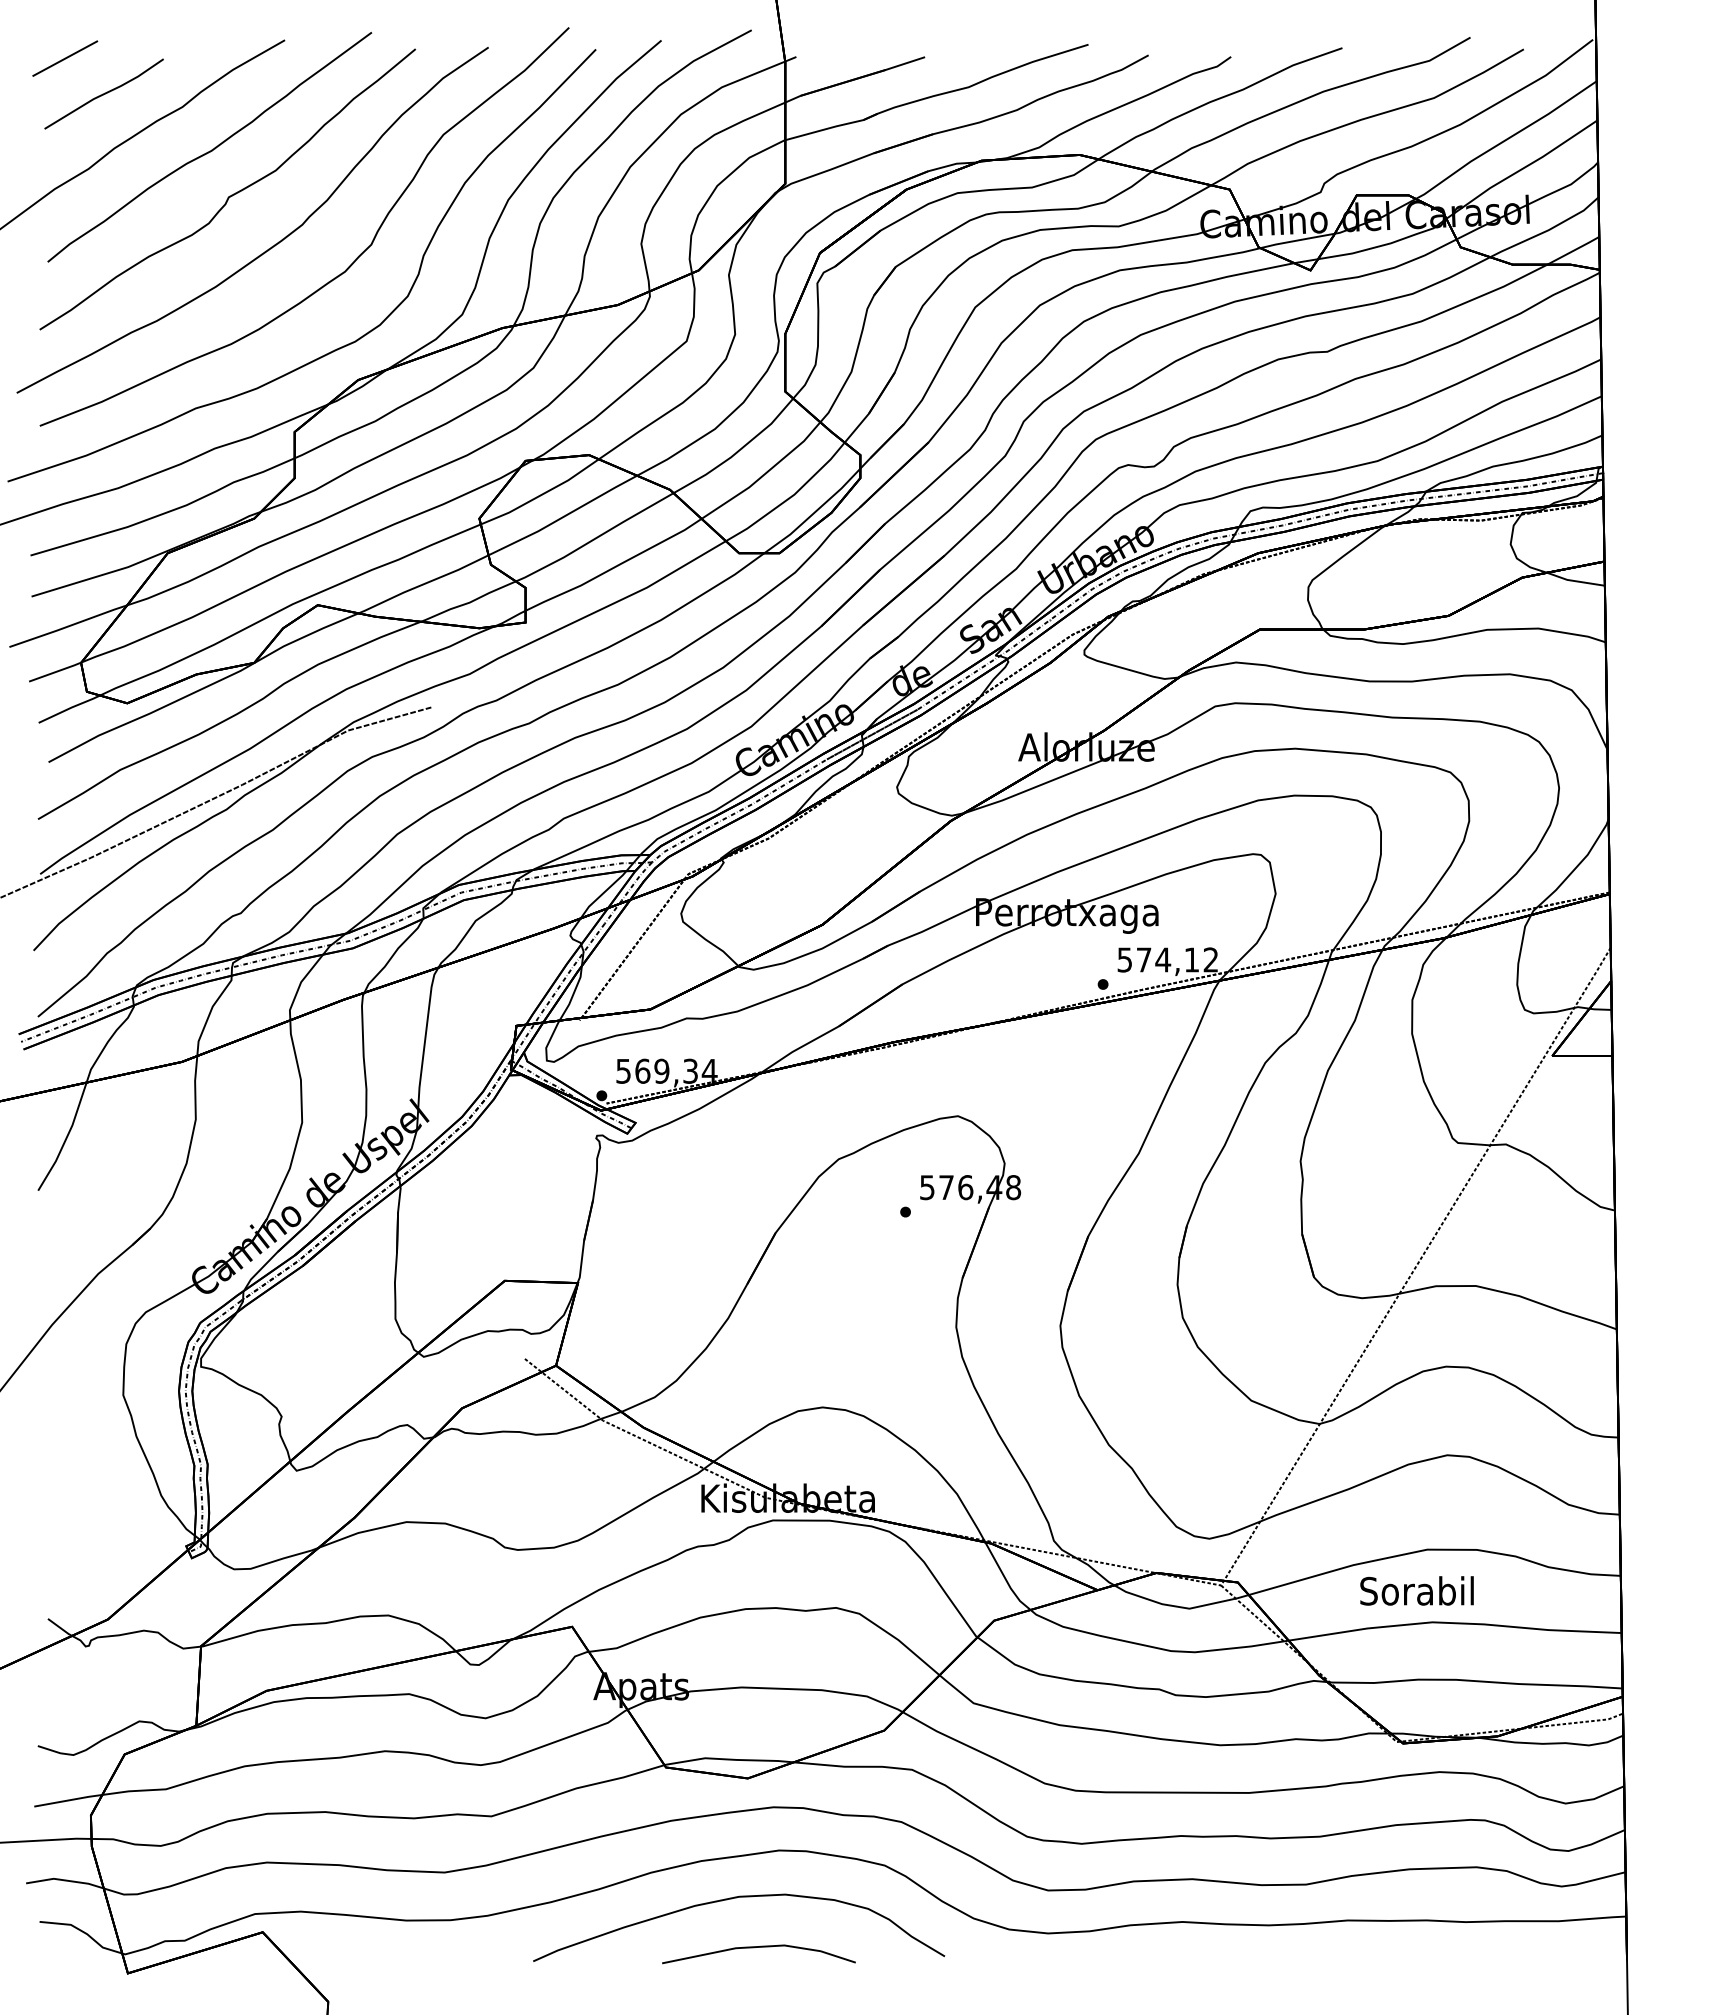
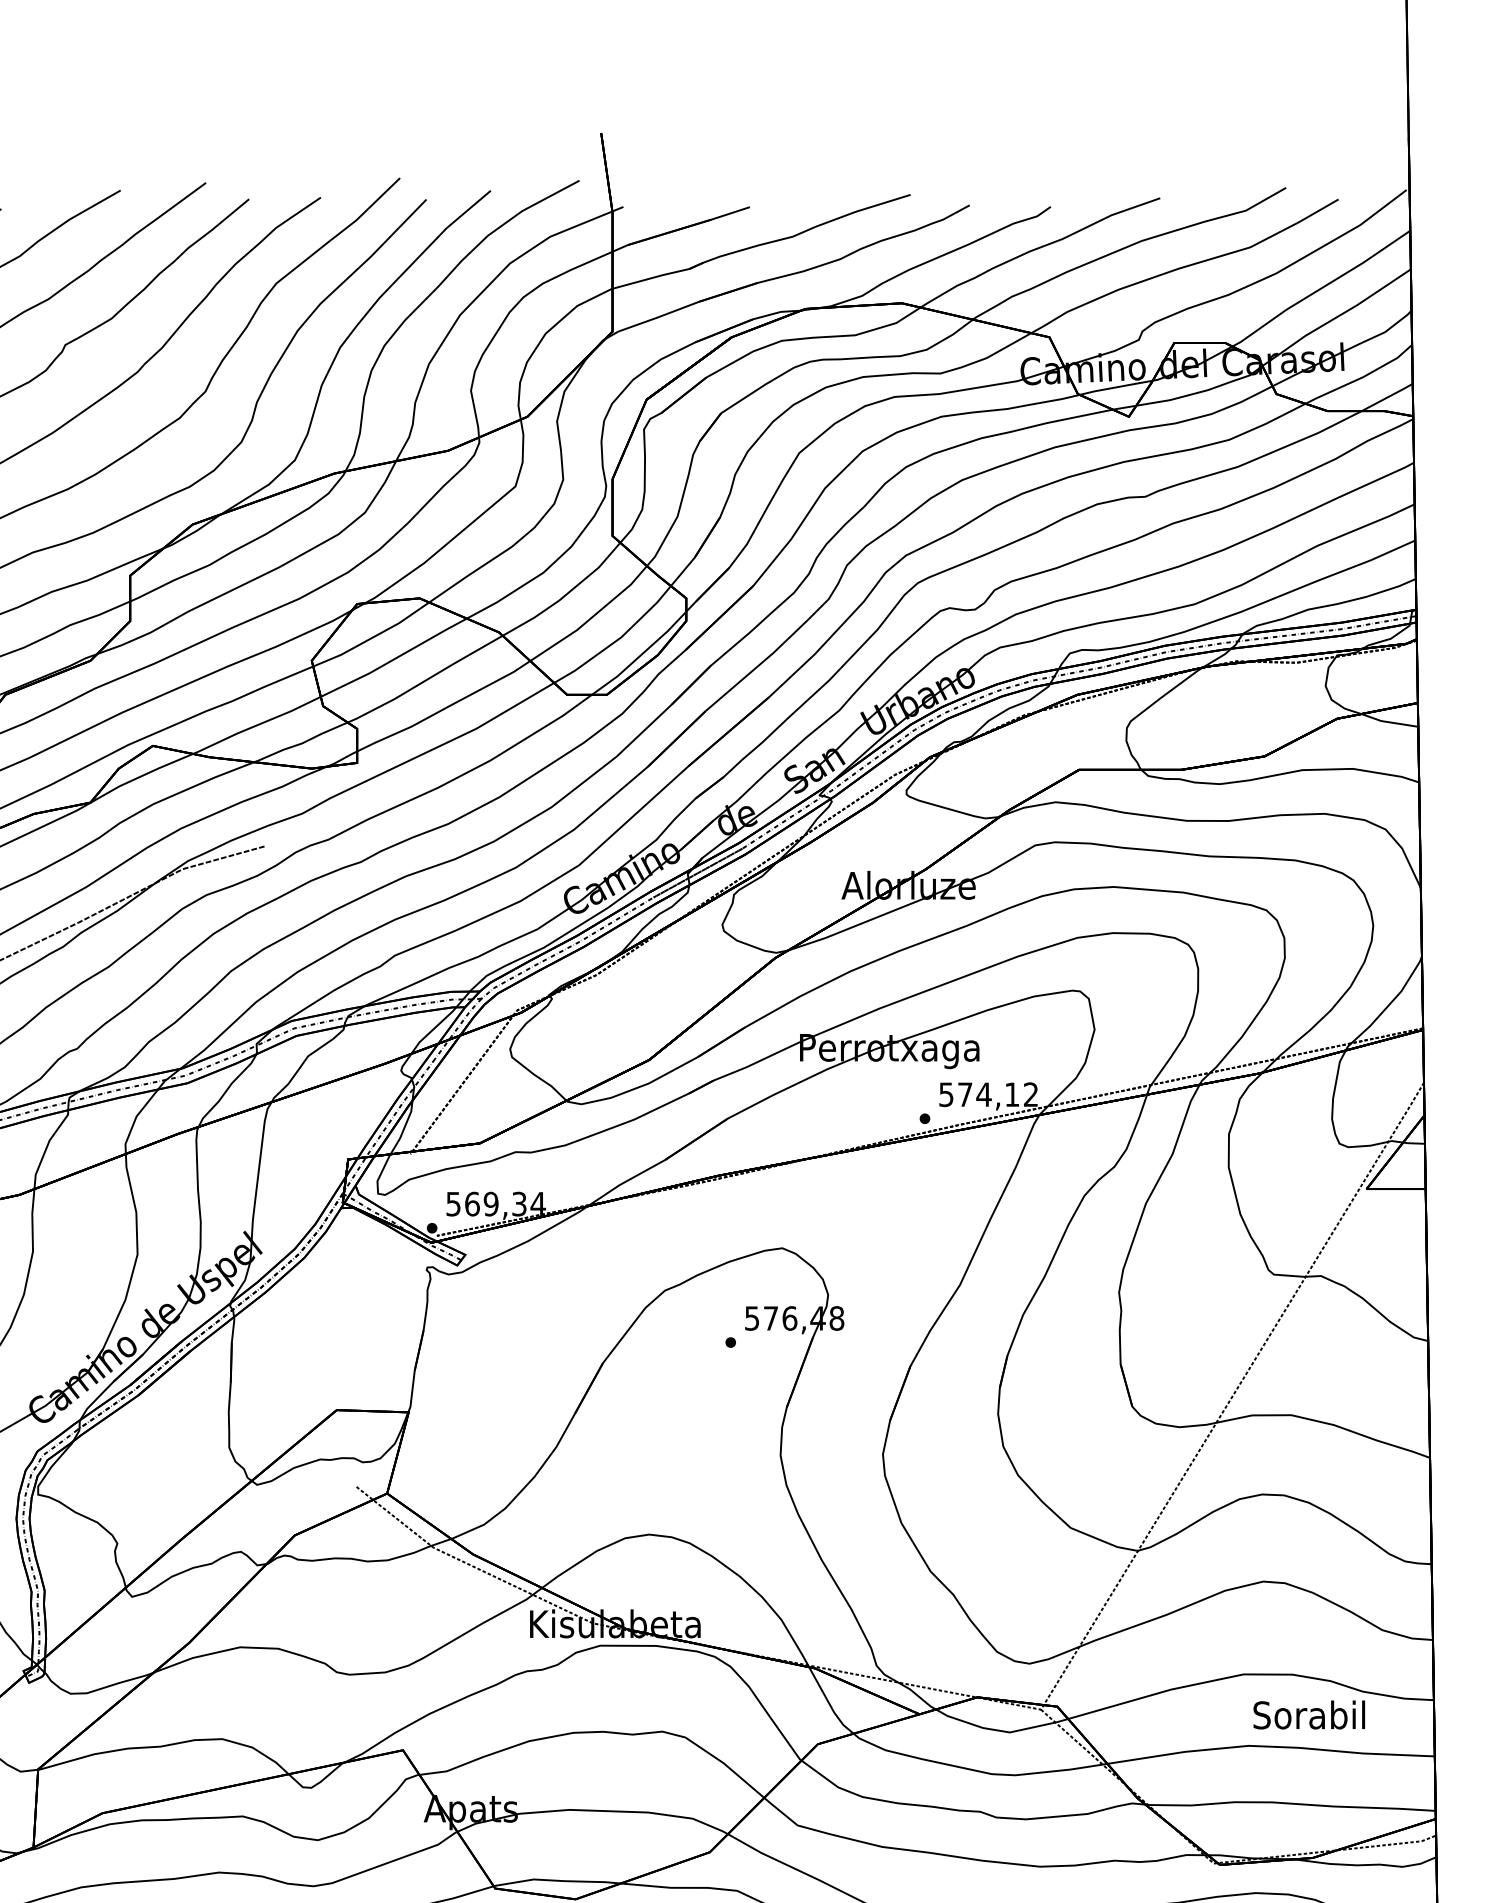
text: (1416, 1590) -> (1308, 1714), moved

